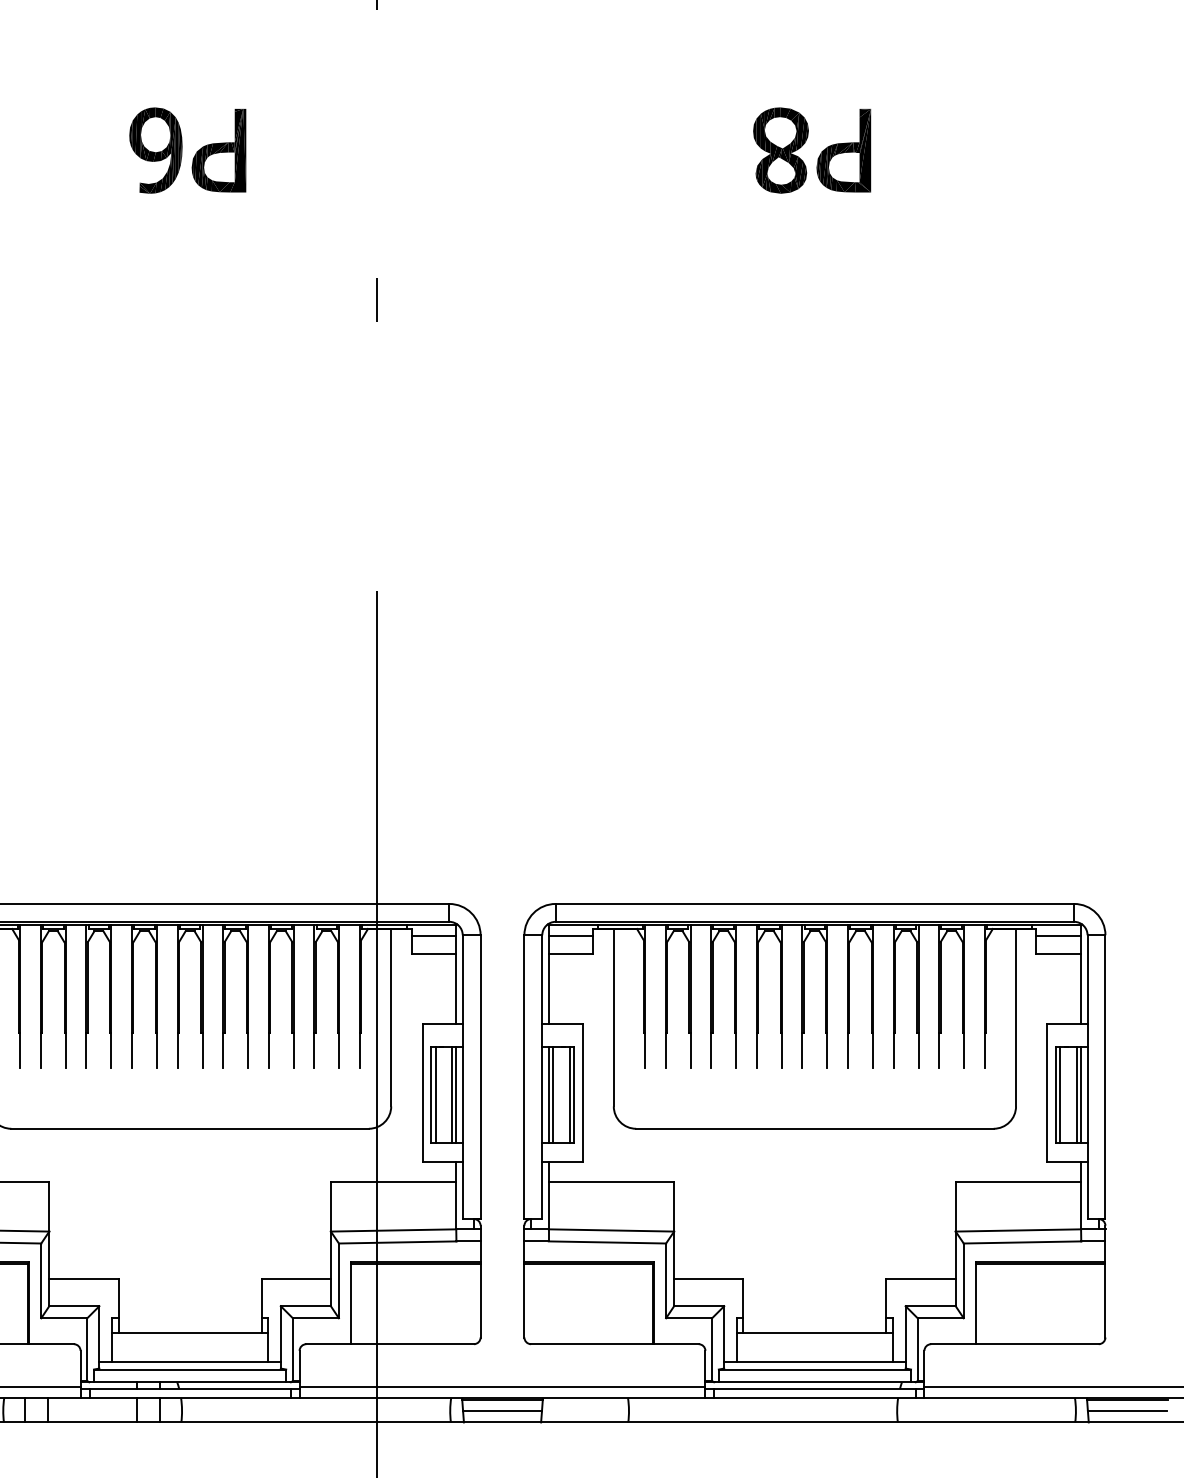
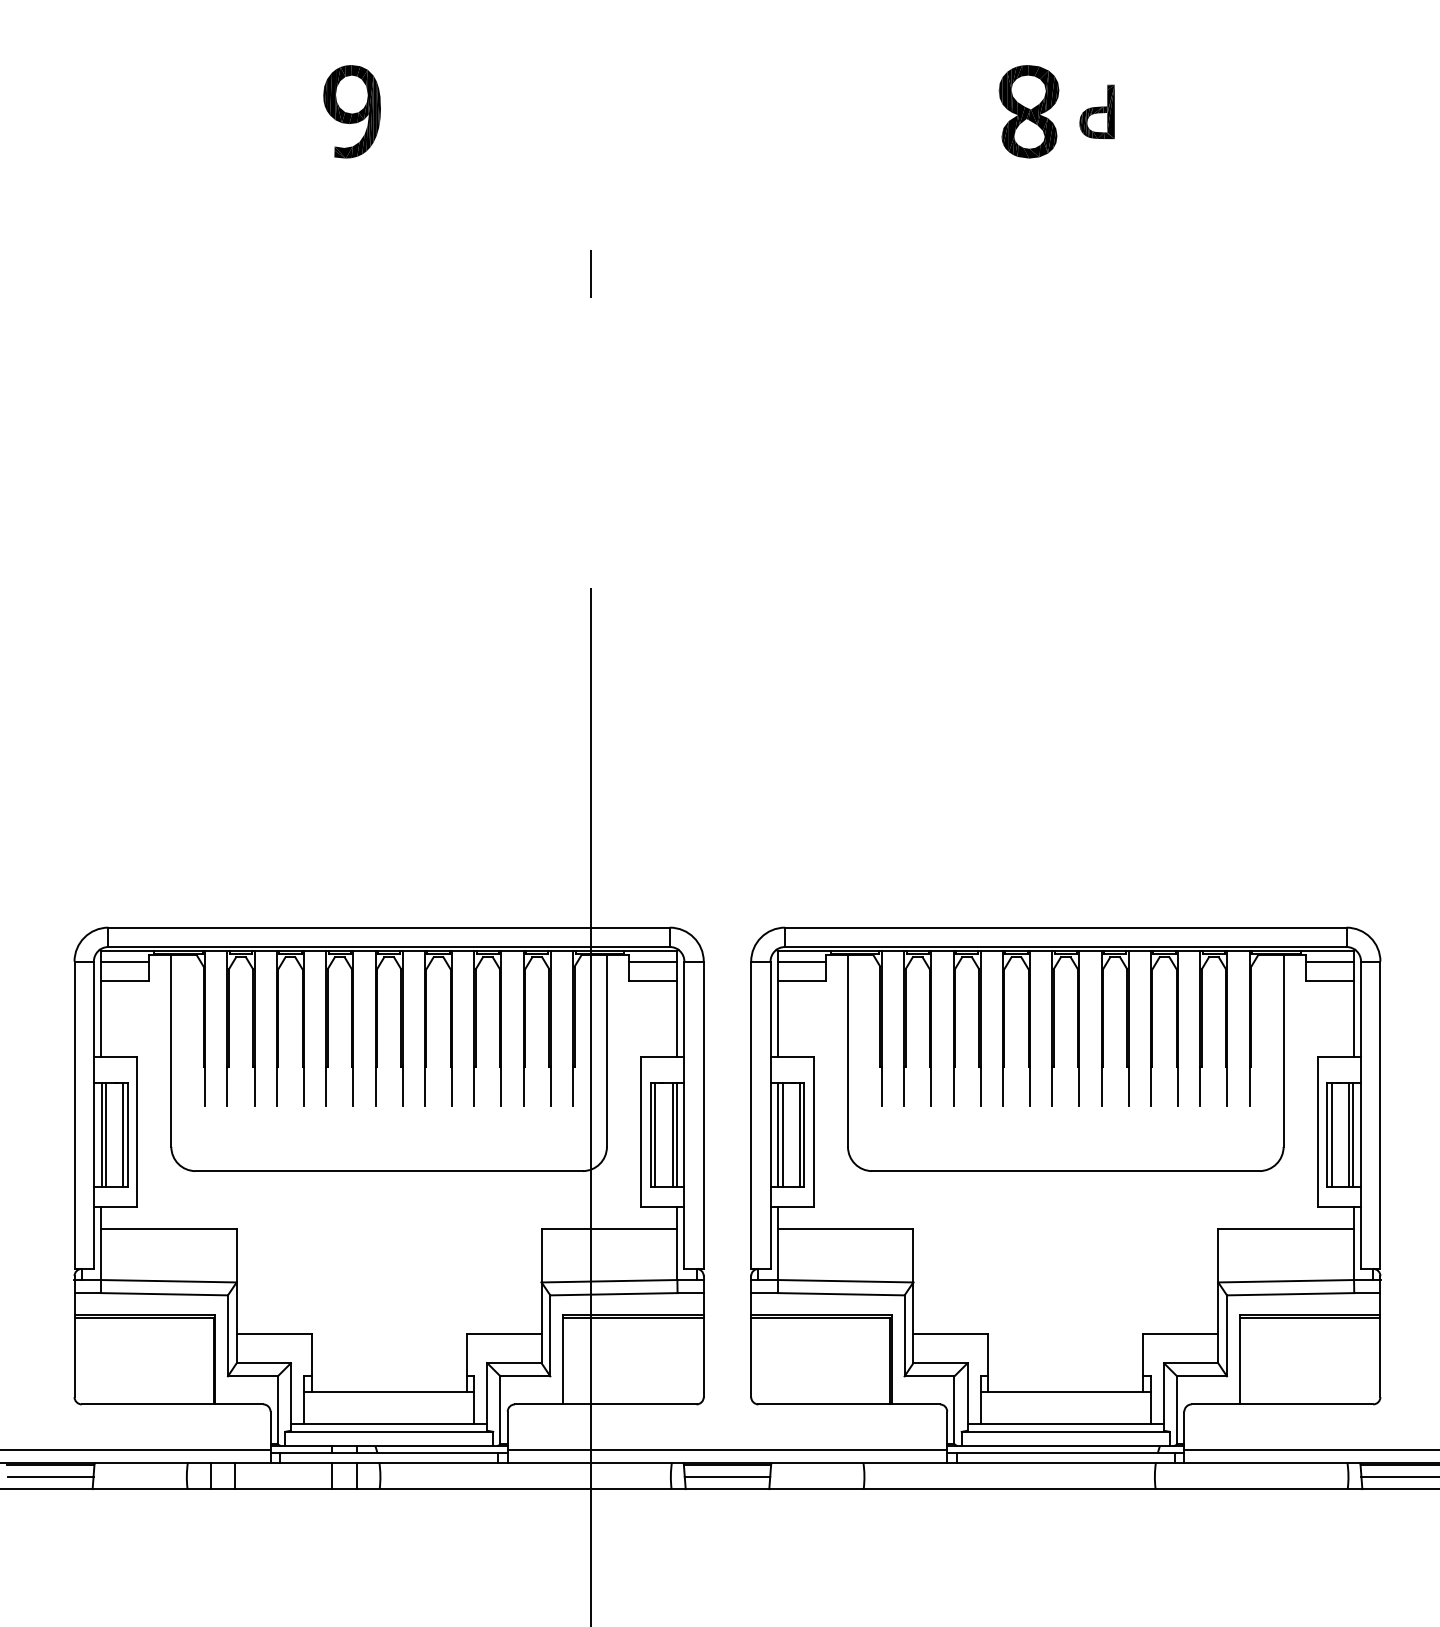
part: (218, 150) -> (419, 111), removed
part: (843, 150) -> (1096, 111), size x0.6

